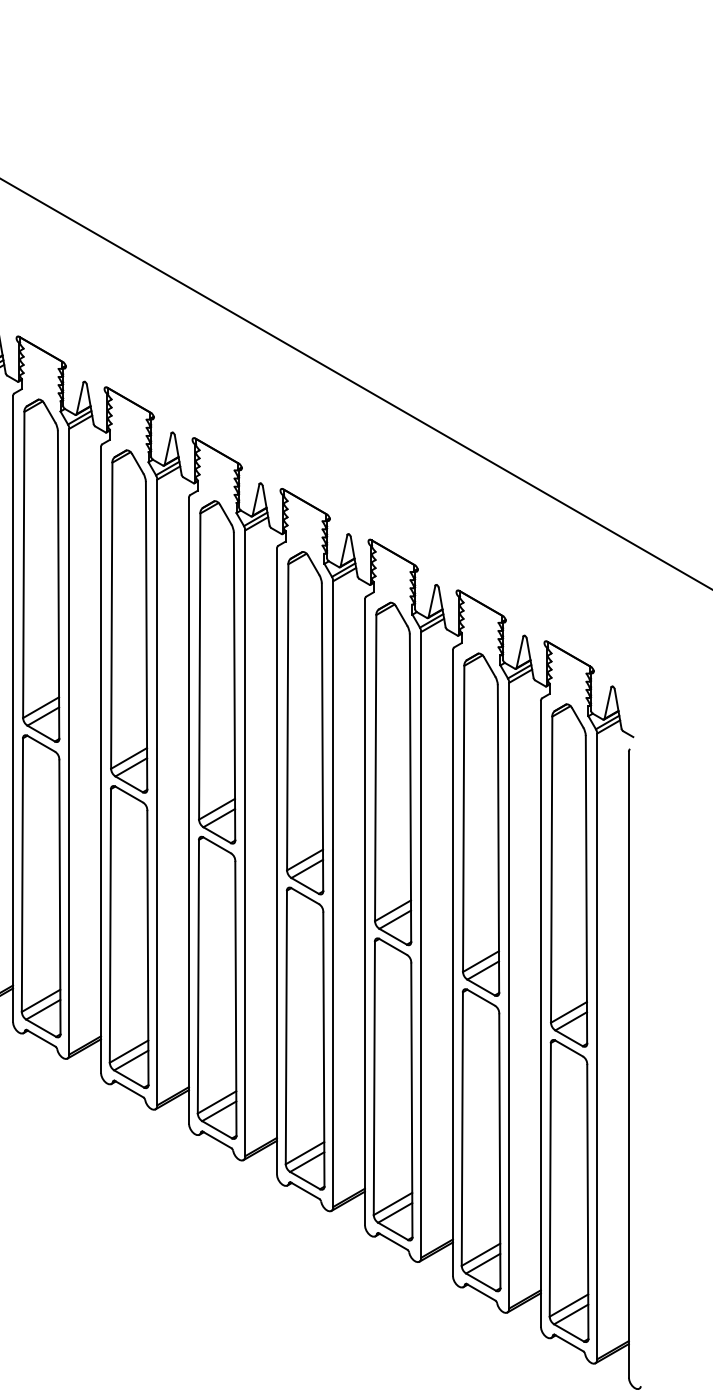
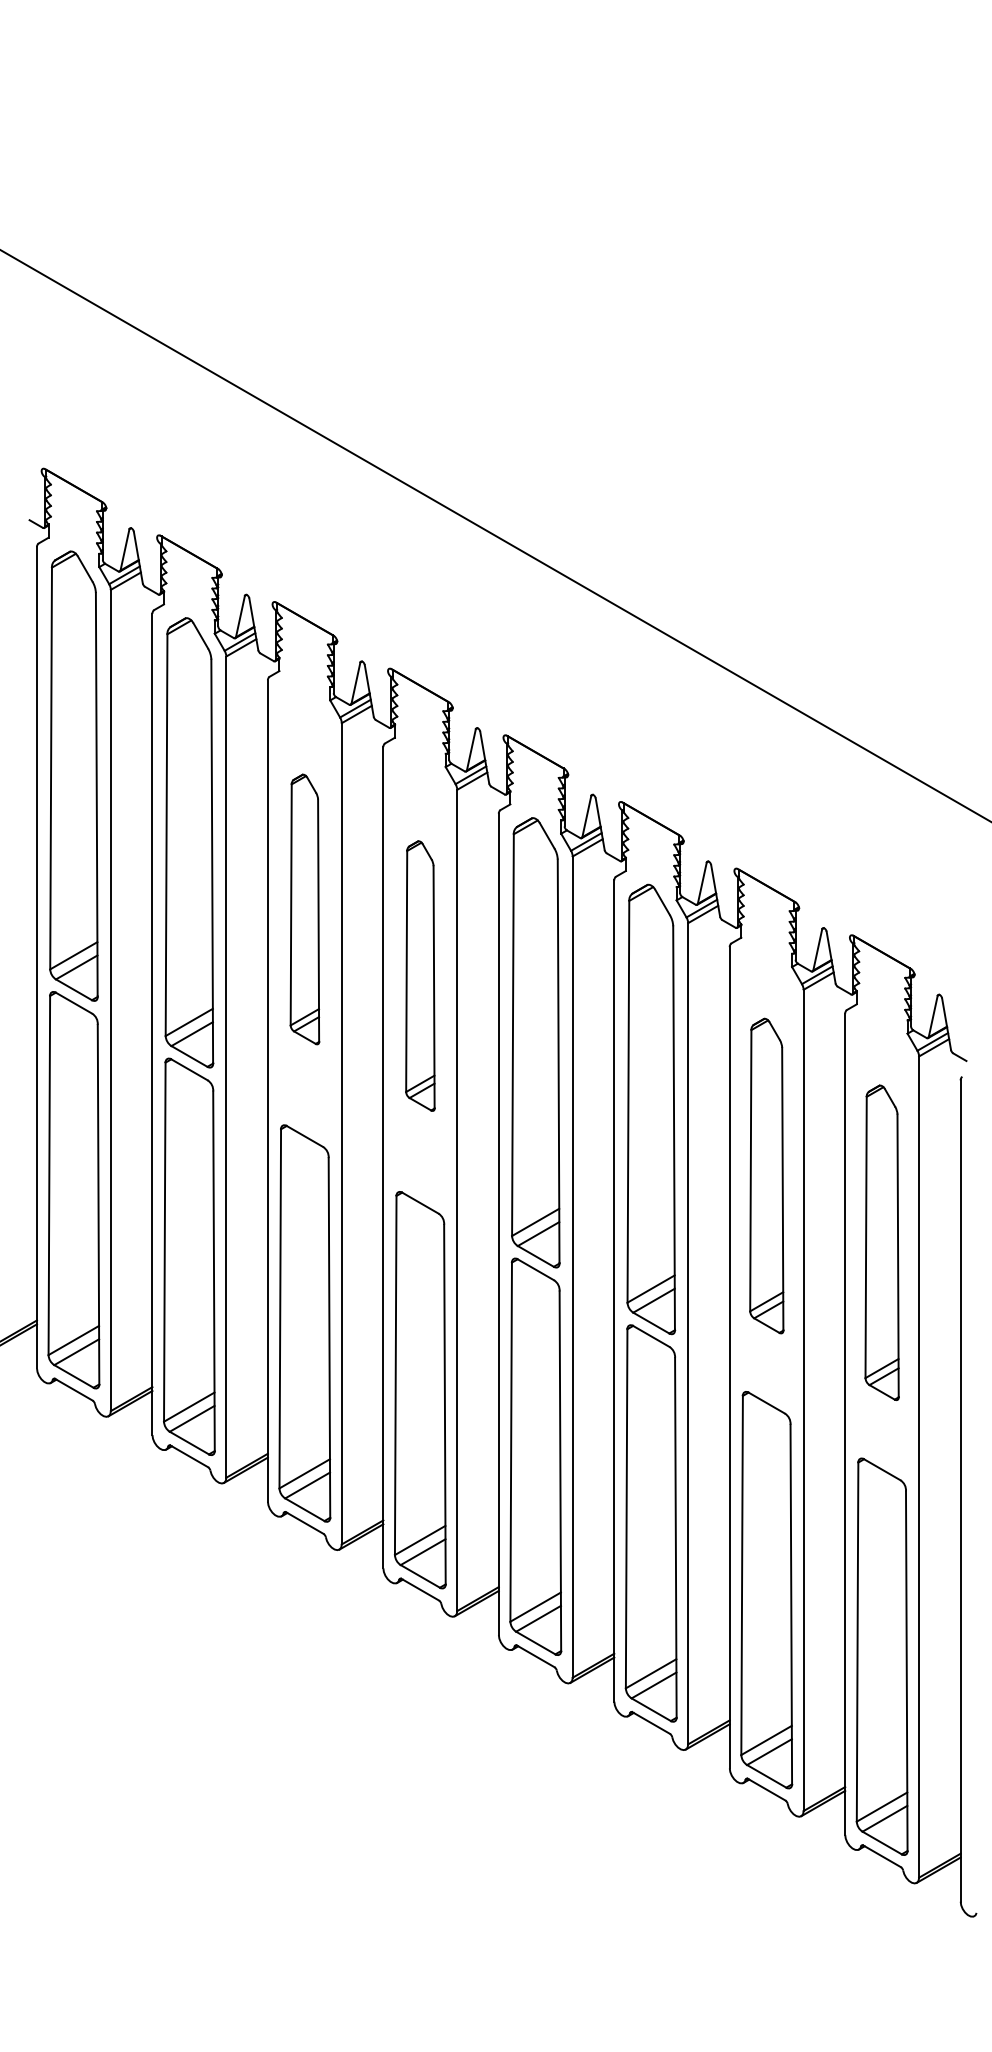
part: (128, 621) -> (304, 909), size x0.6
part: (217, 671) -> (420, 975), size x0.6
part: (480, 824) -> (766, 1175), size x0.7
part: (568, 875) -> (881, 1242), size x0.7

